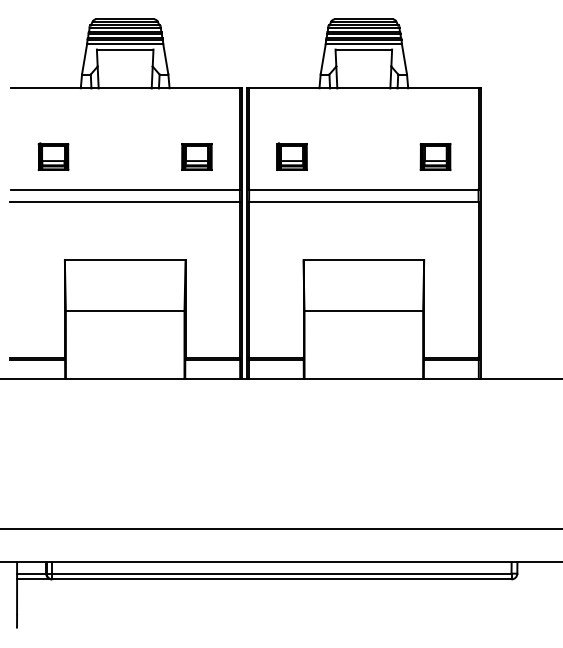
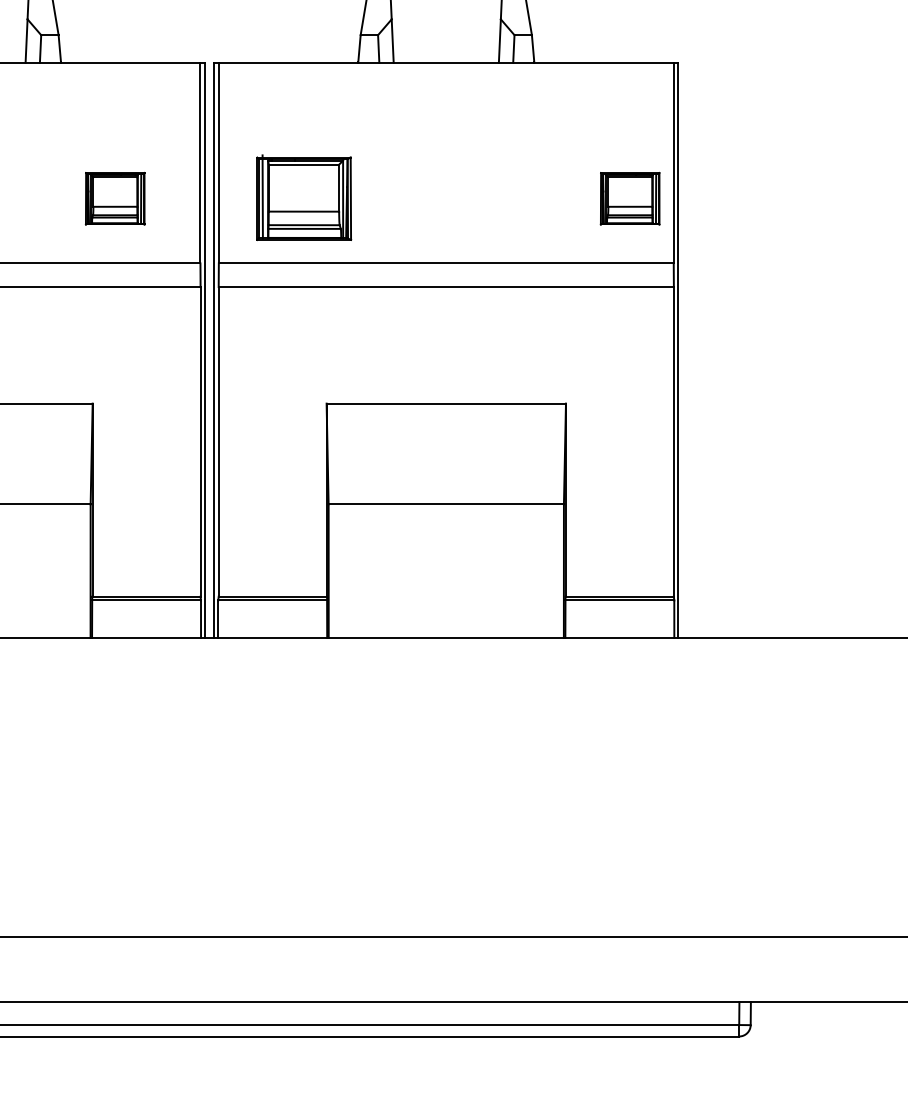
part: (291, 156) -> (302, 197), size x1.6
part: (435, 157) -> (630, 199), moved

